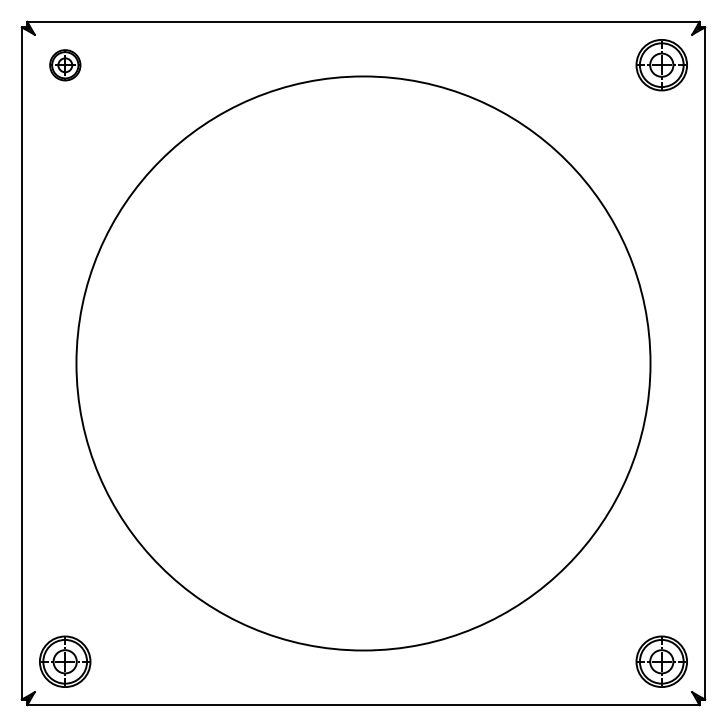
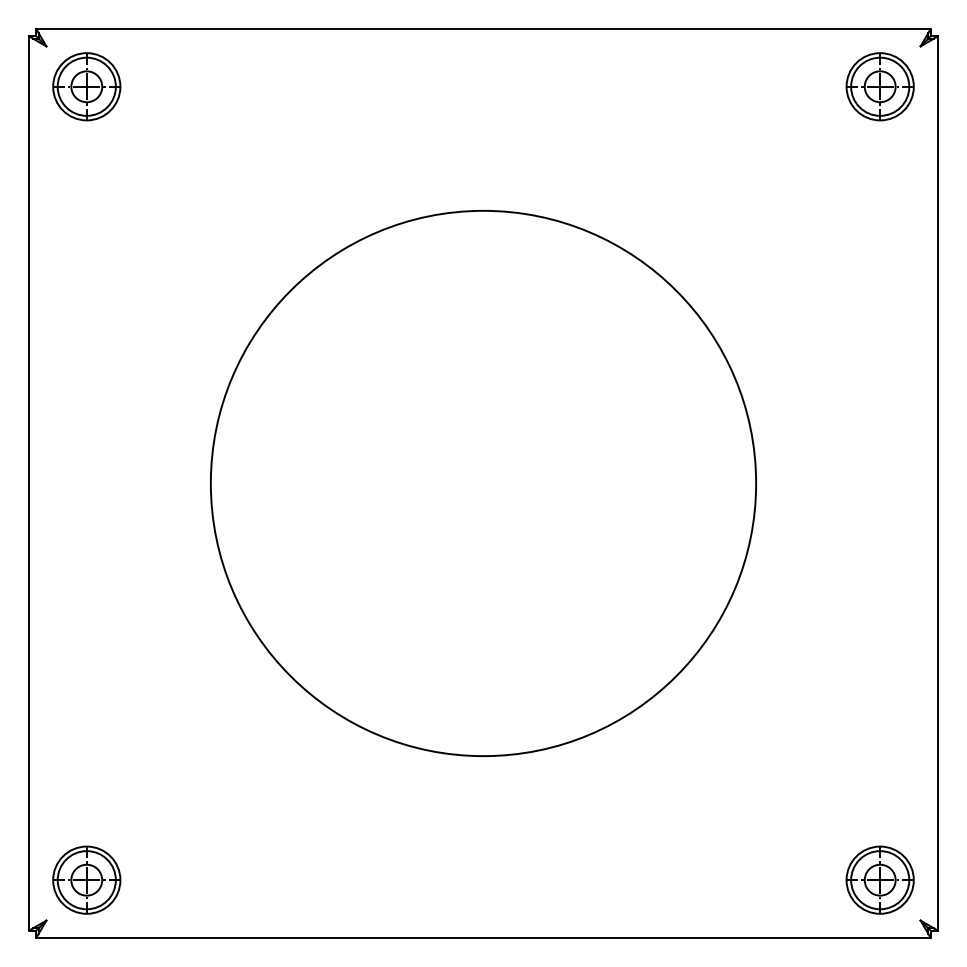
part: (65, 65) -> (87, 87), size x1.67
circle: (363, 363) -> (483, 483), size x0.71

